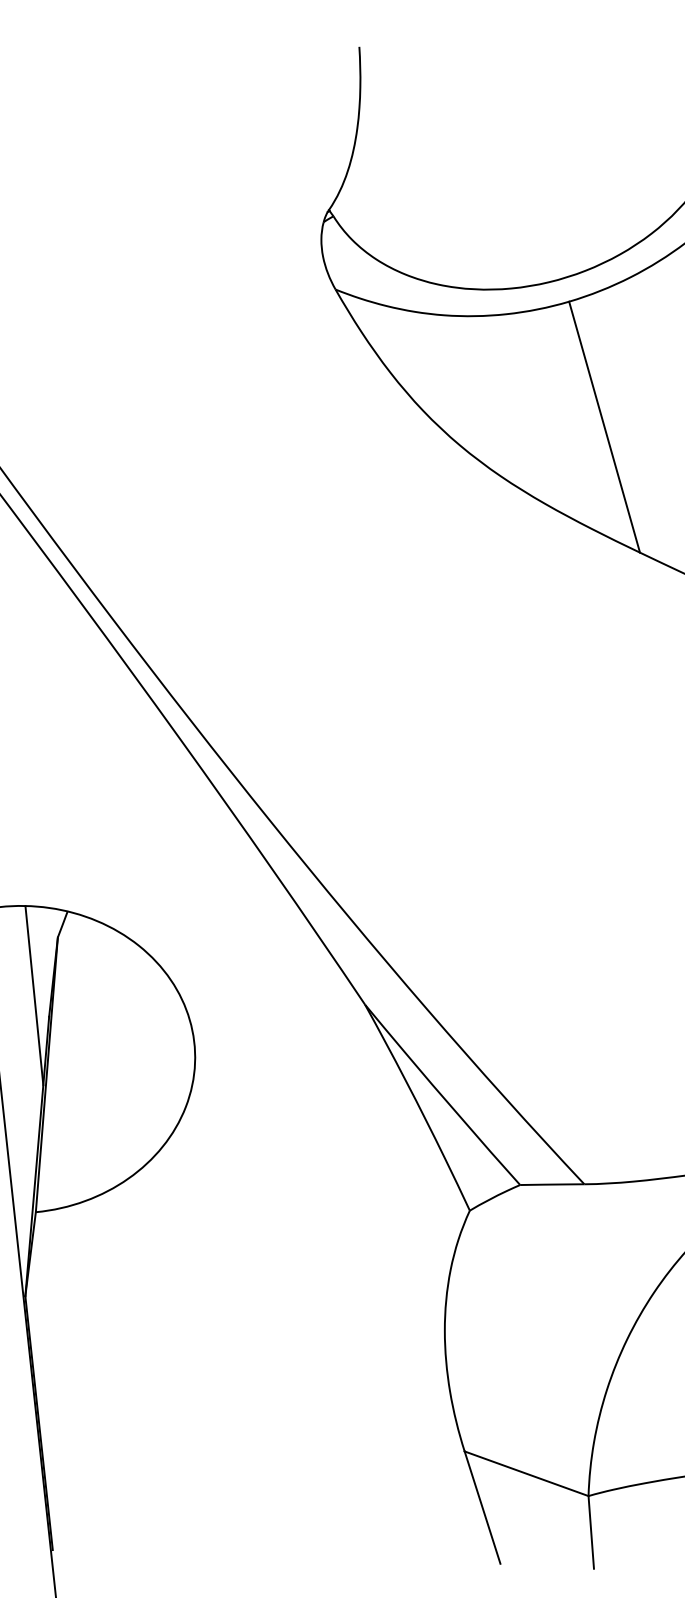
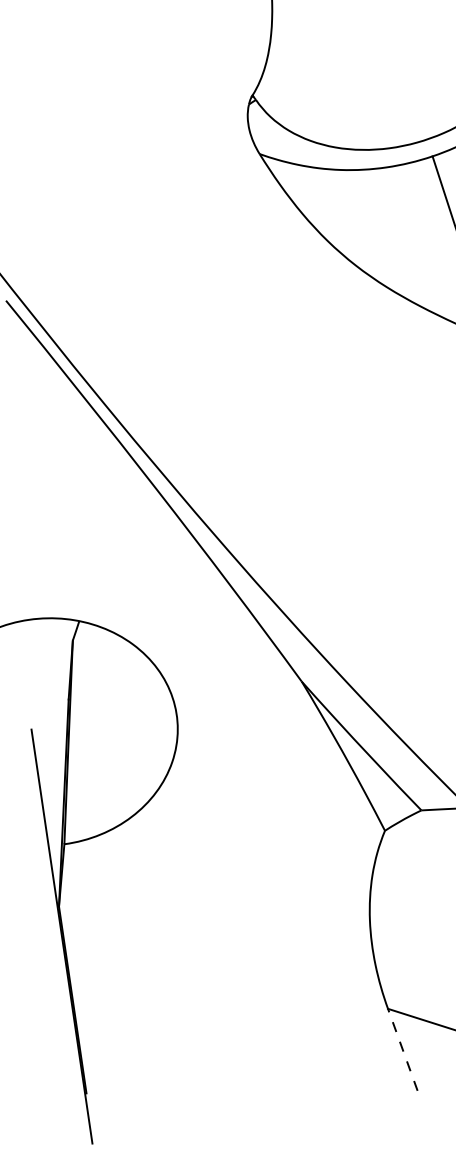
line: (34, 995) -> (57, 684), removed
line: (482, 1507) -> (402, 1049), solid -> dashed

